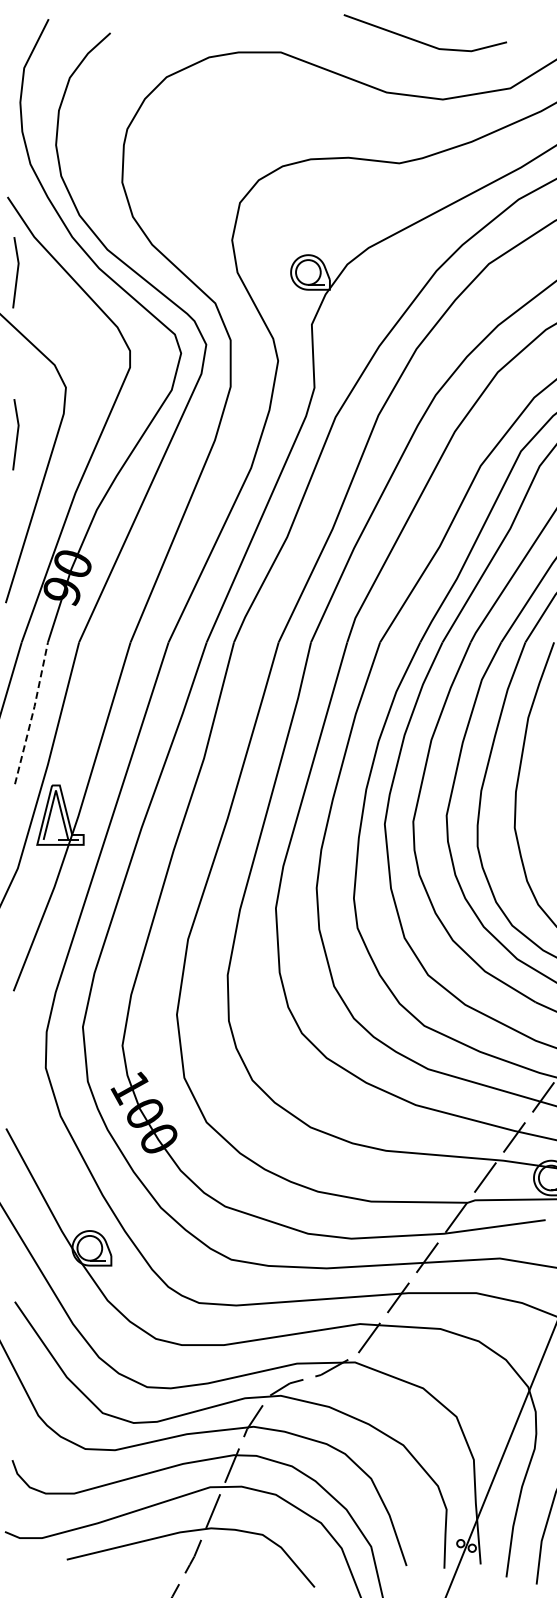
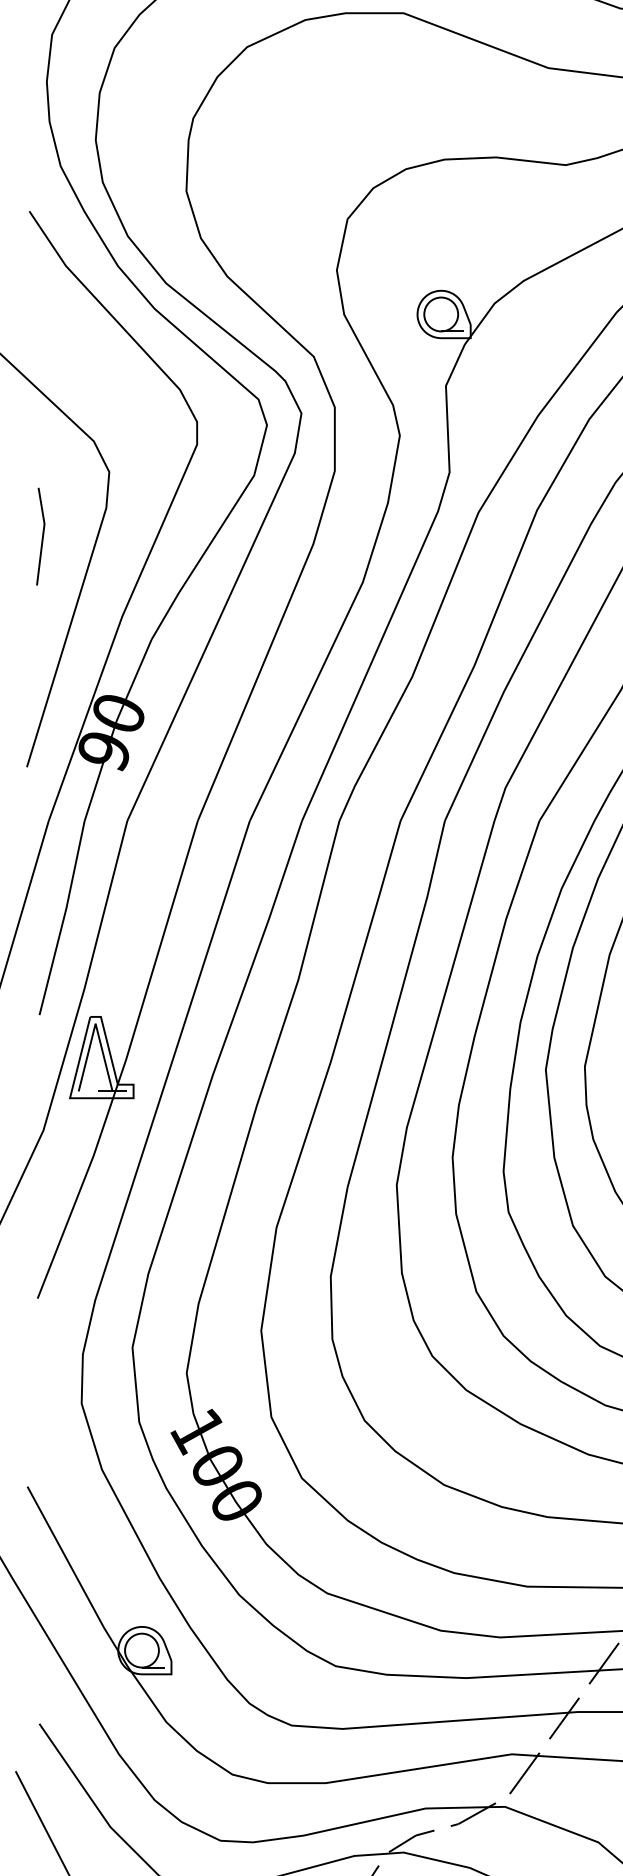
line: (16, 272) -> (41, 314), removed
line: (32, 713) -> (63, 918), dashed -> solid

